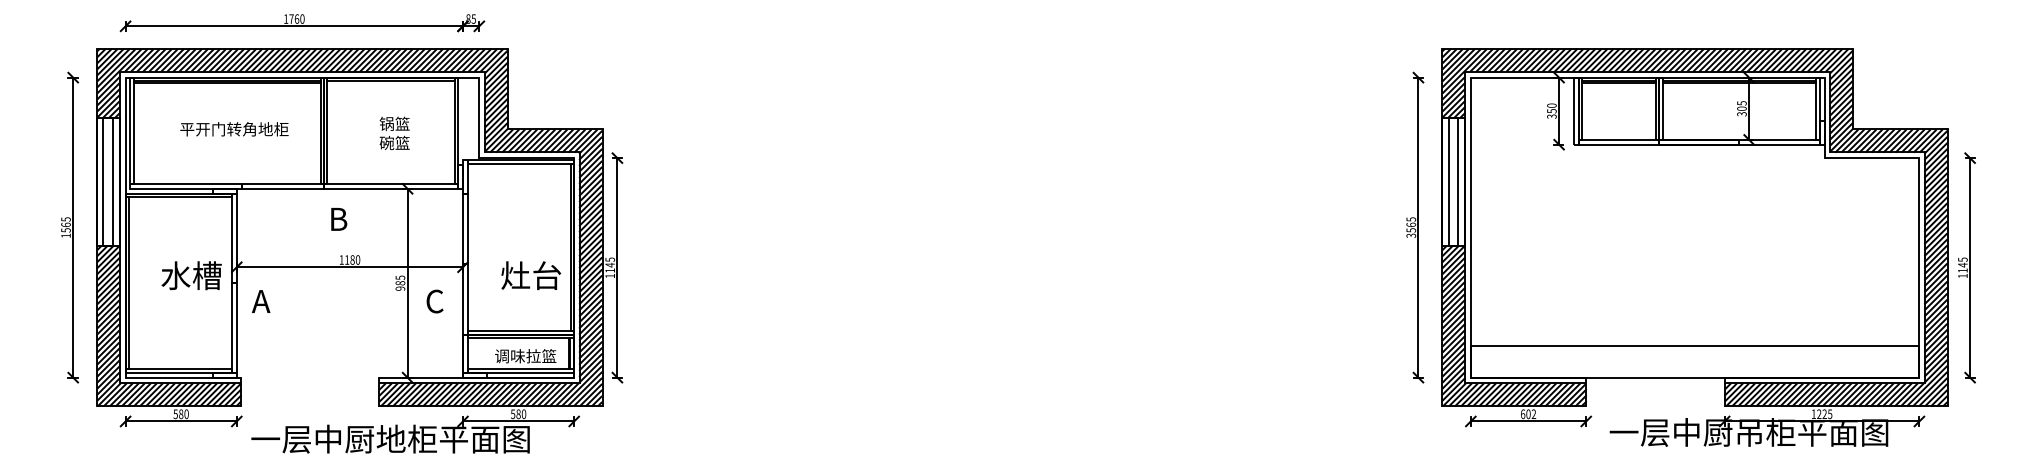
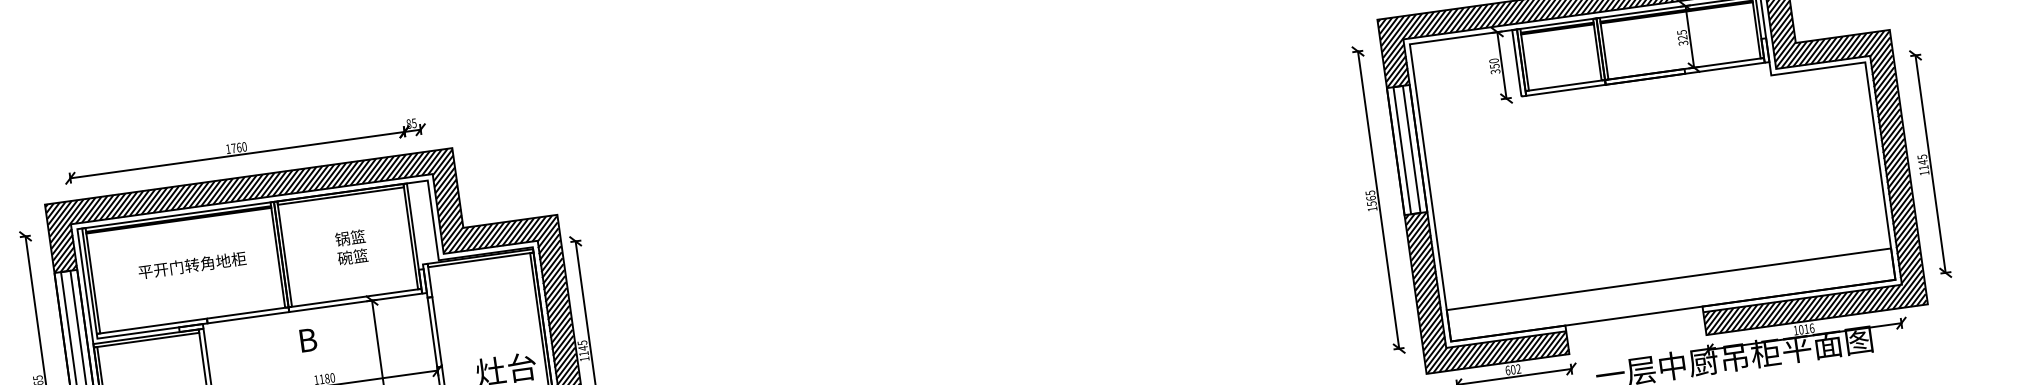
text: (1741, 108) -> (1682, 37), 305 -> 325
text: (1410, 235) -> (1371, 208), 3565 -> 1565
text: (1824, 414) -> (1806, 329), 1225 -> 1016

